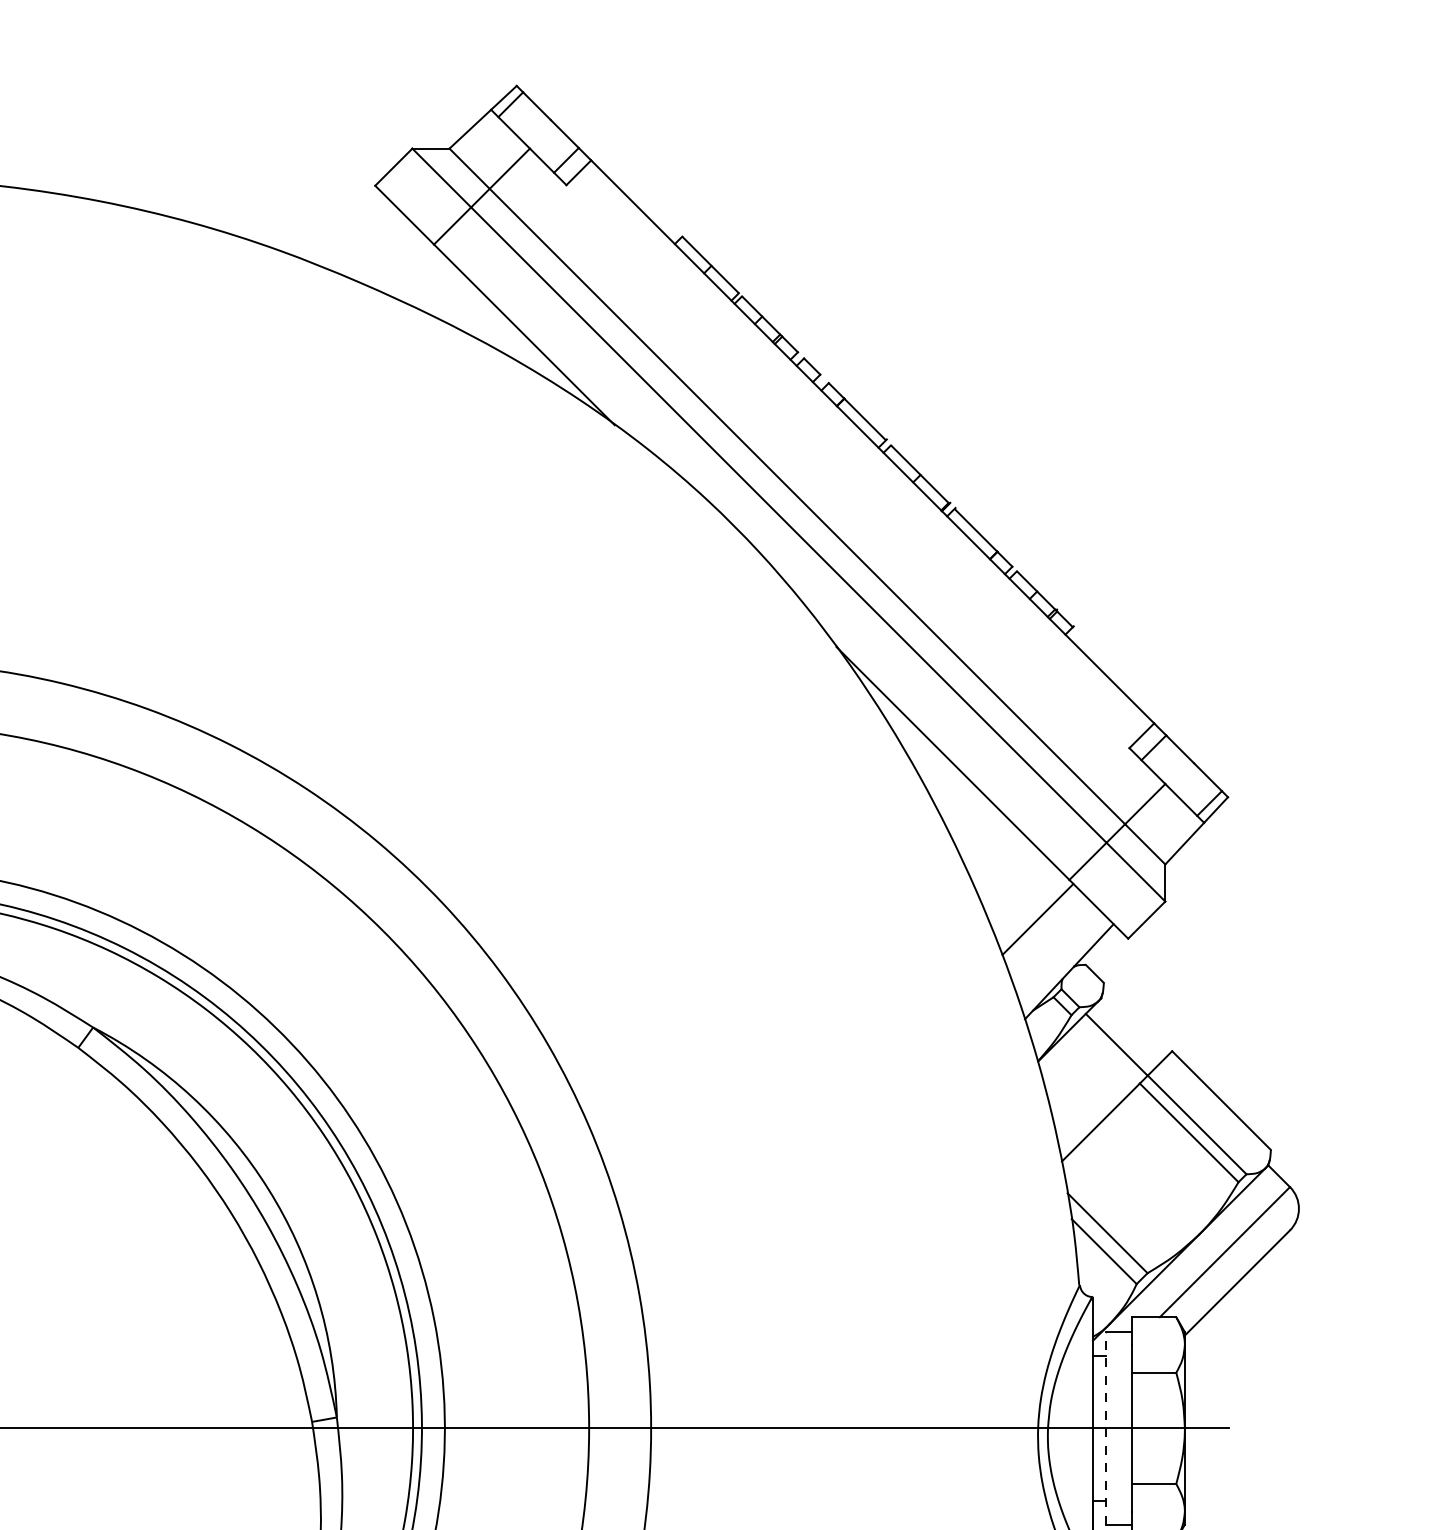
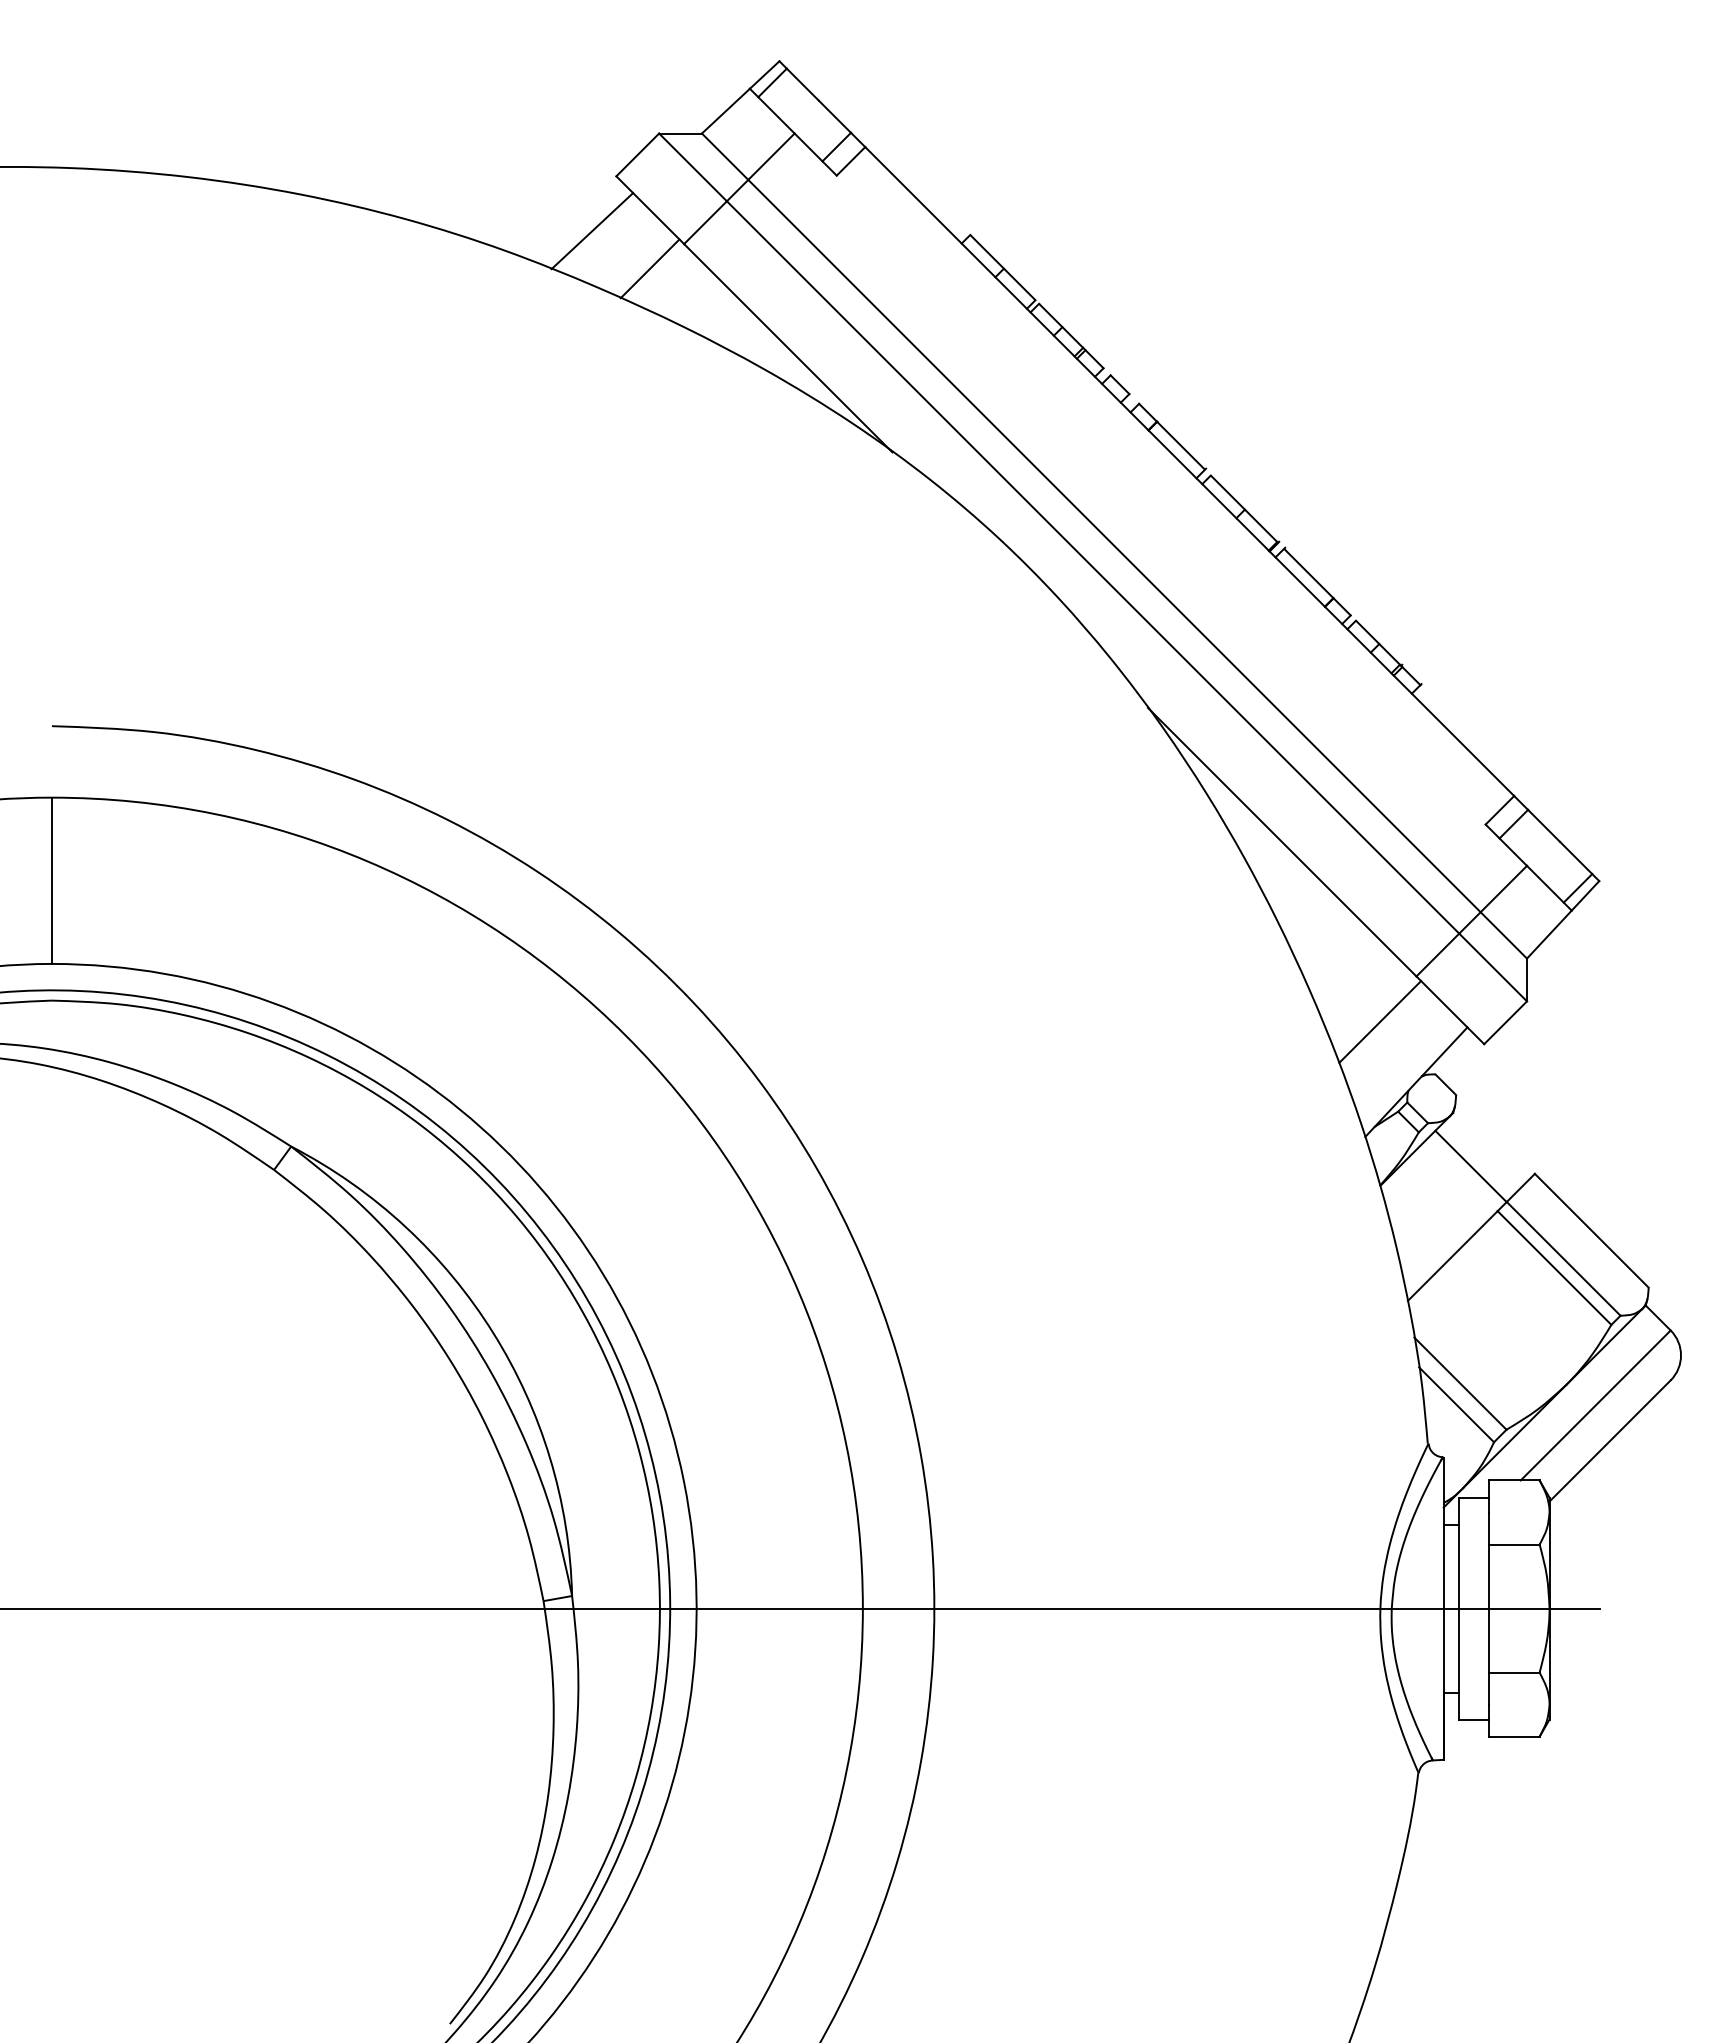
line: (354, 233) -> (592, 231), added
line: (404, 265) -> (649, 268), added
line: (1105, 1428) -> (1458, 1608), dashed -> solid

